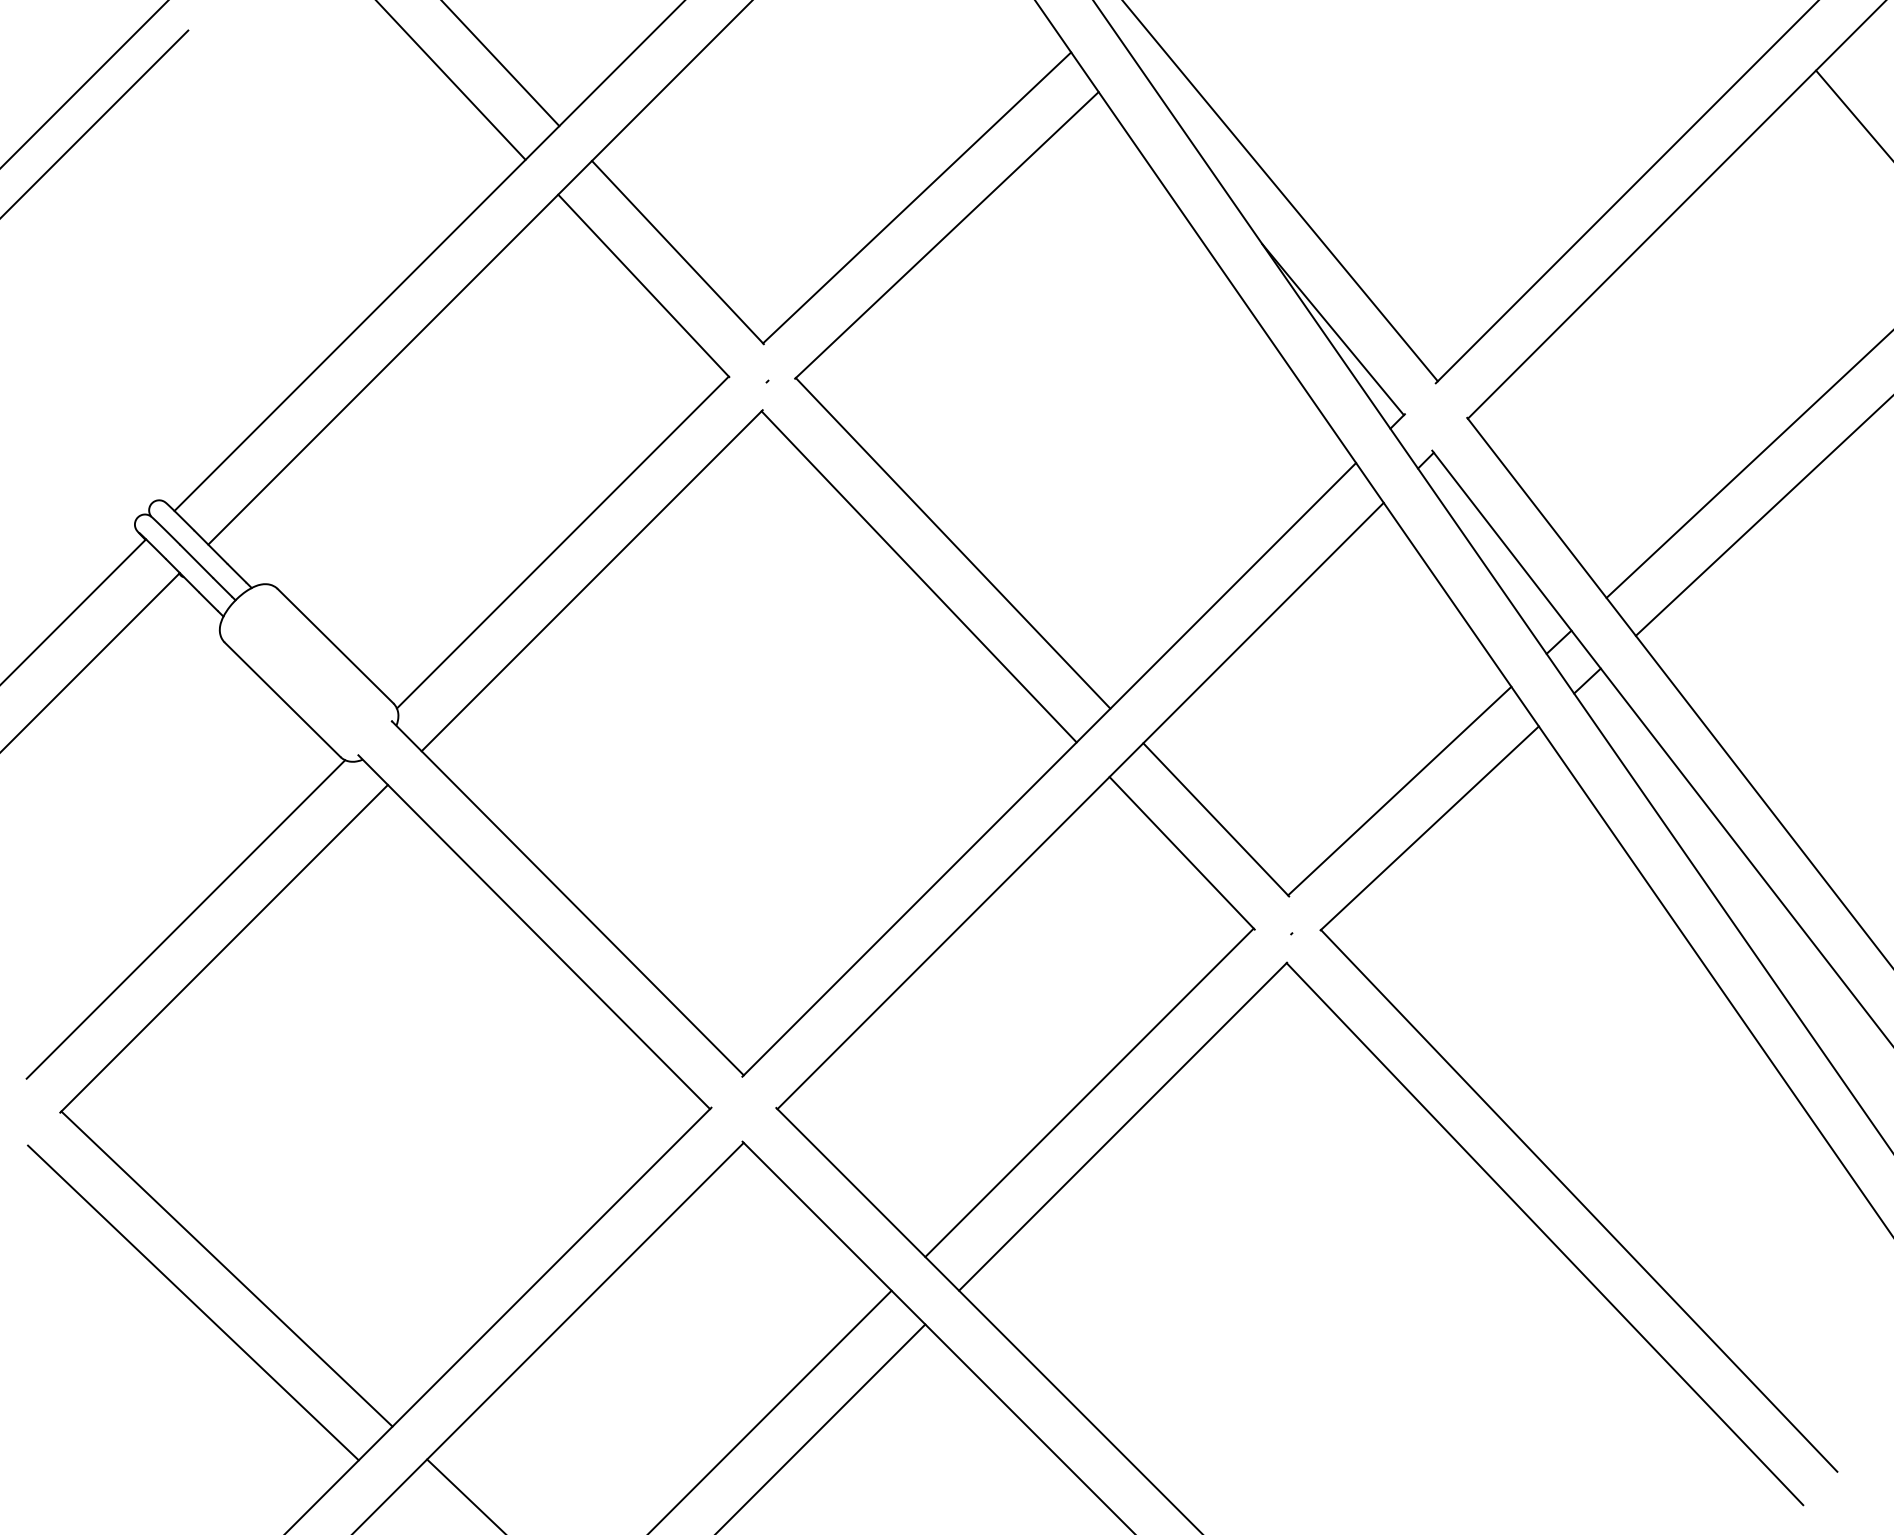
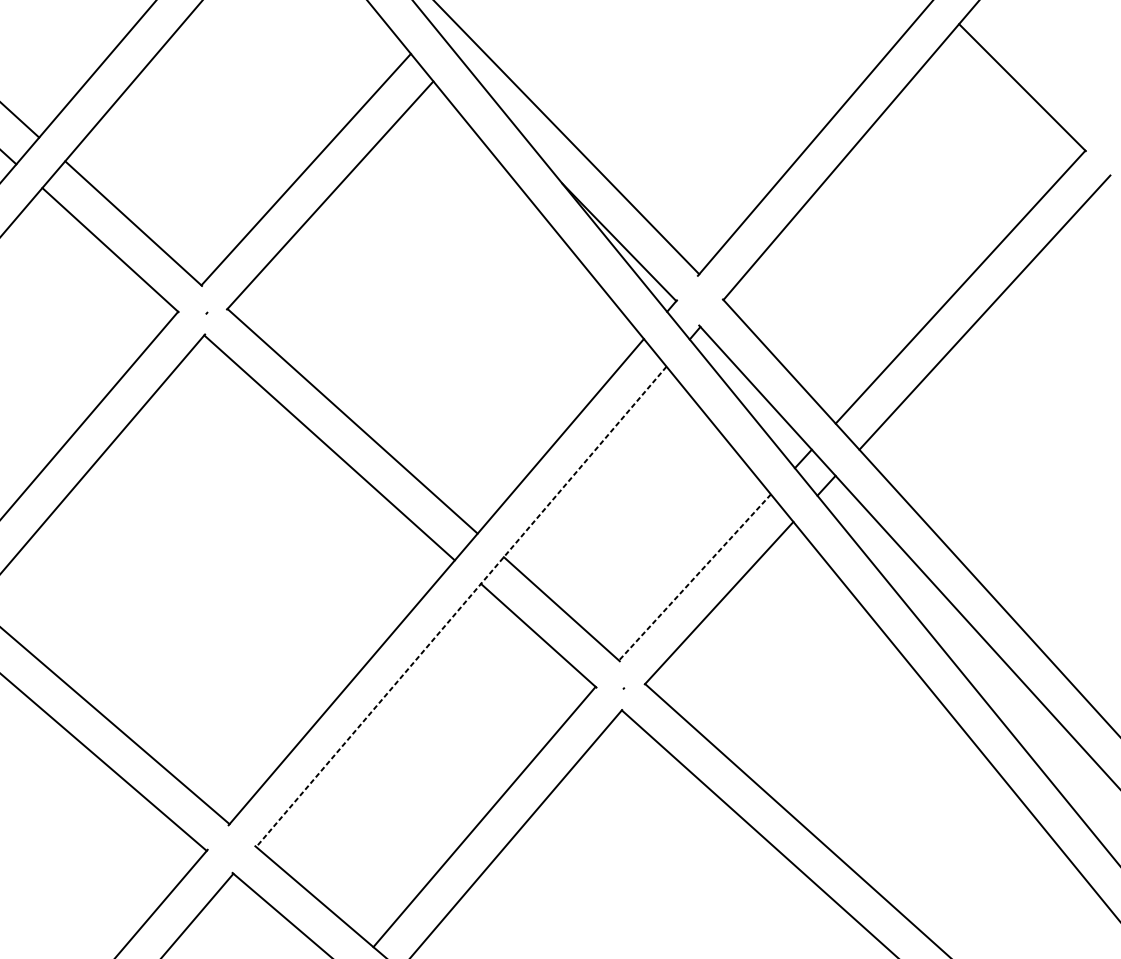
line: (1399, 791) -> (694, 577), solid -> dashed
line: (1080, 806) -> (461, 607), solid -> dashed

